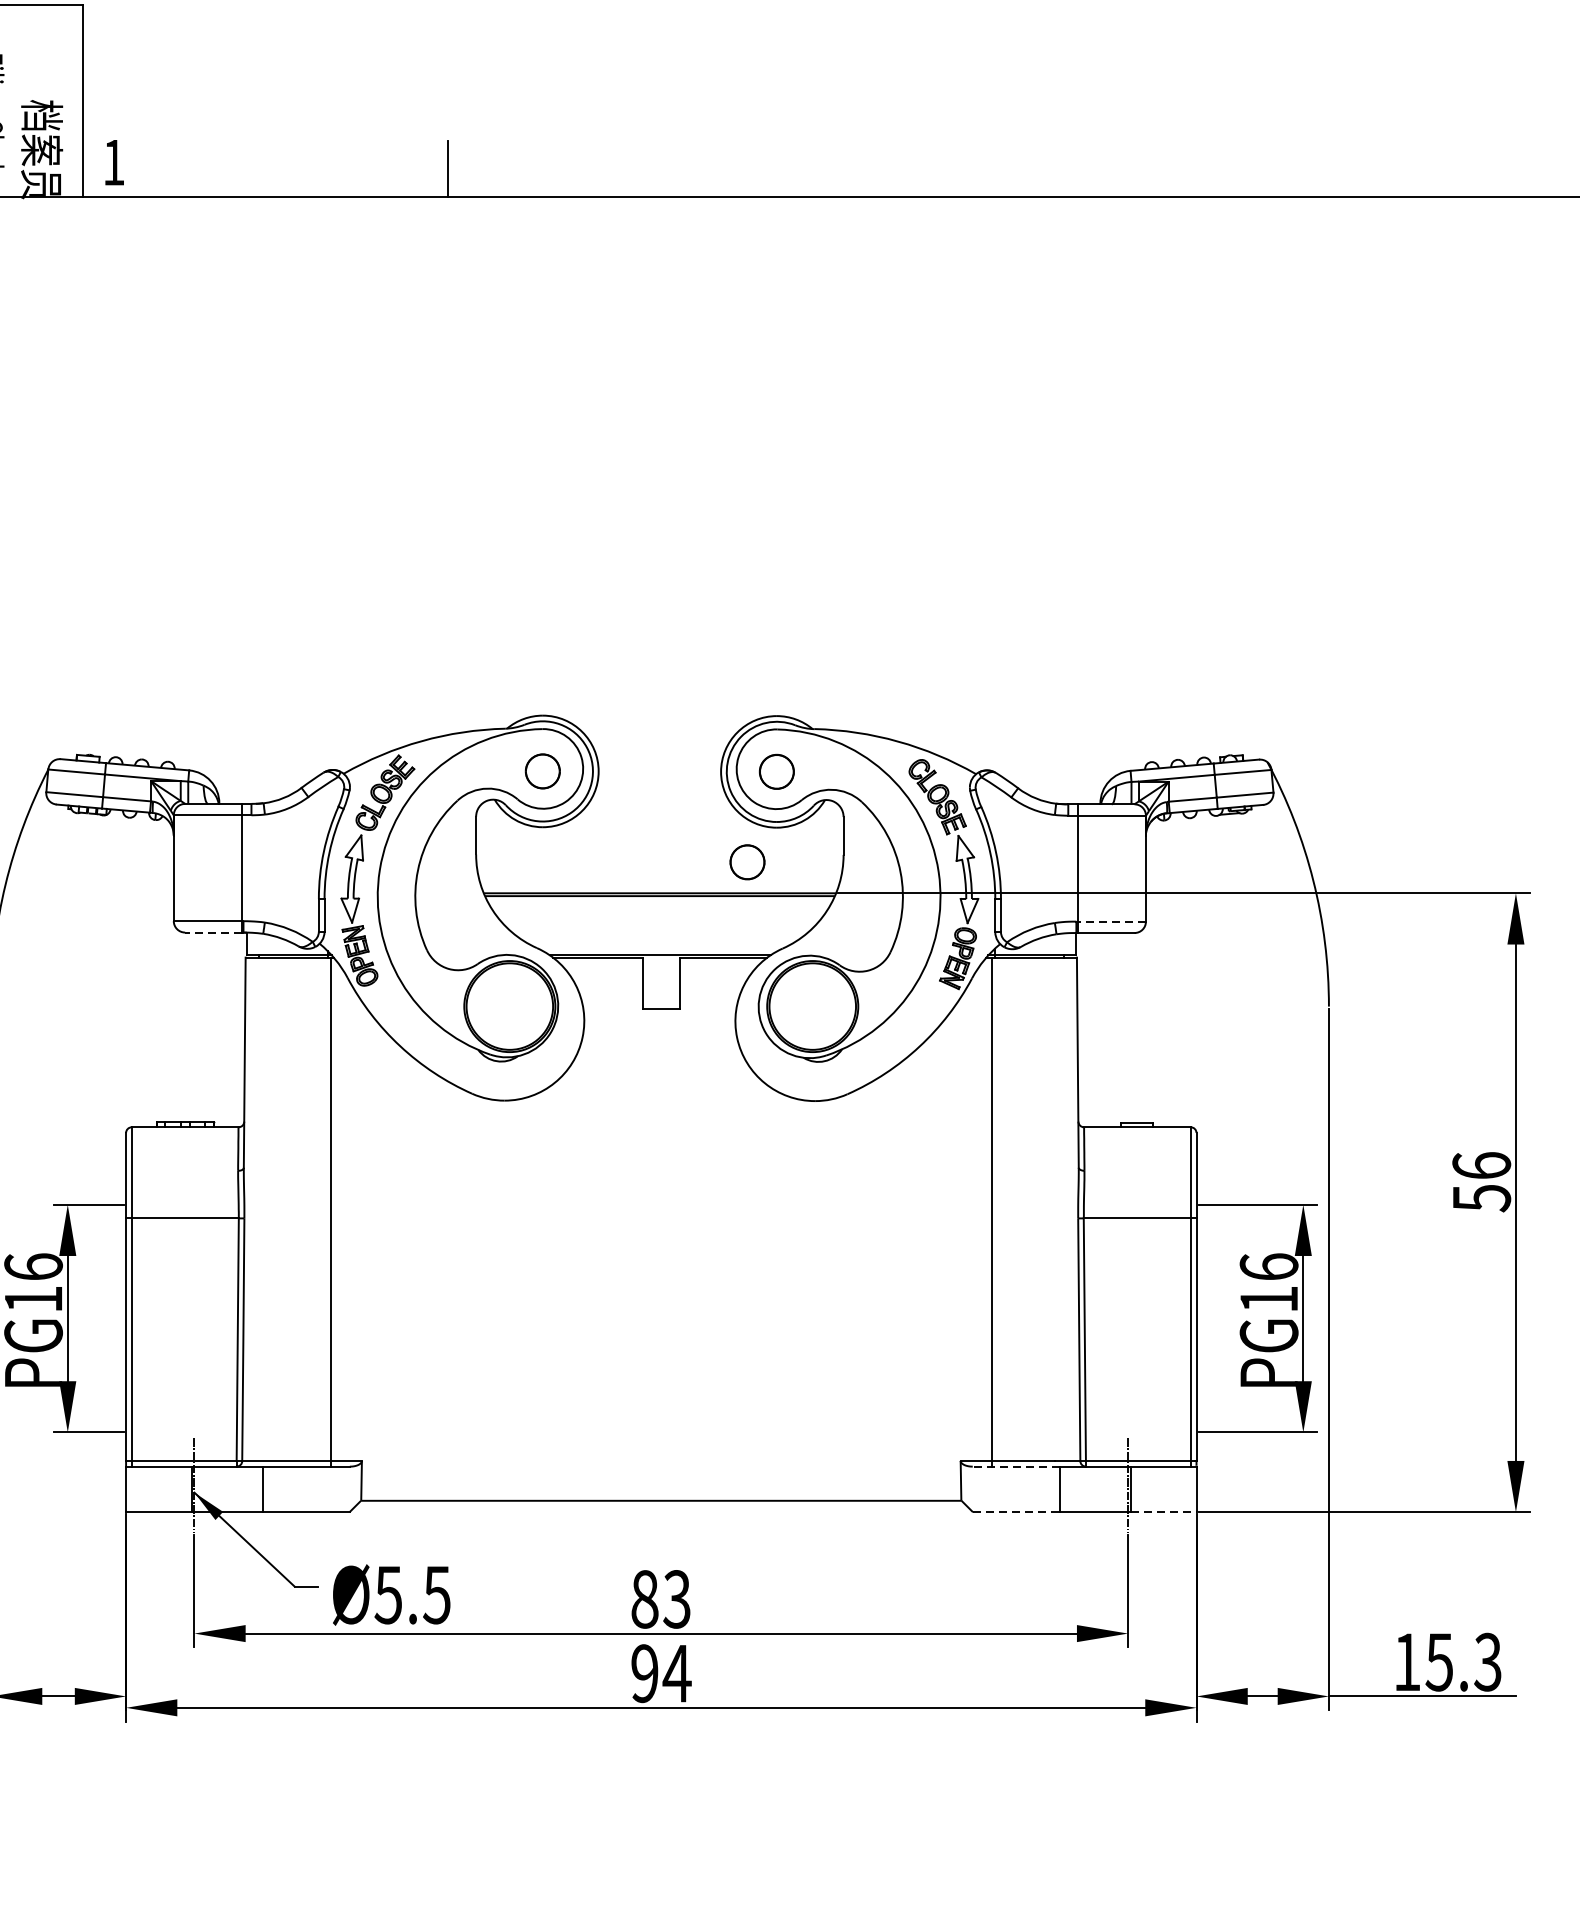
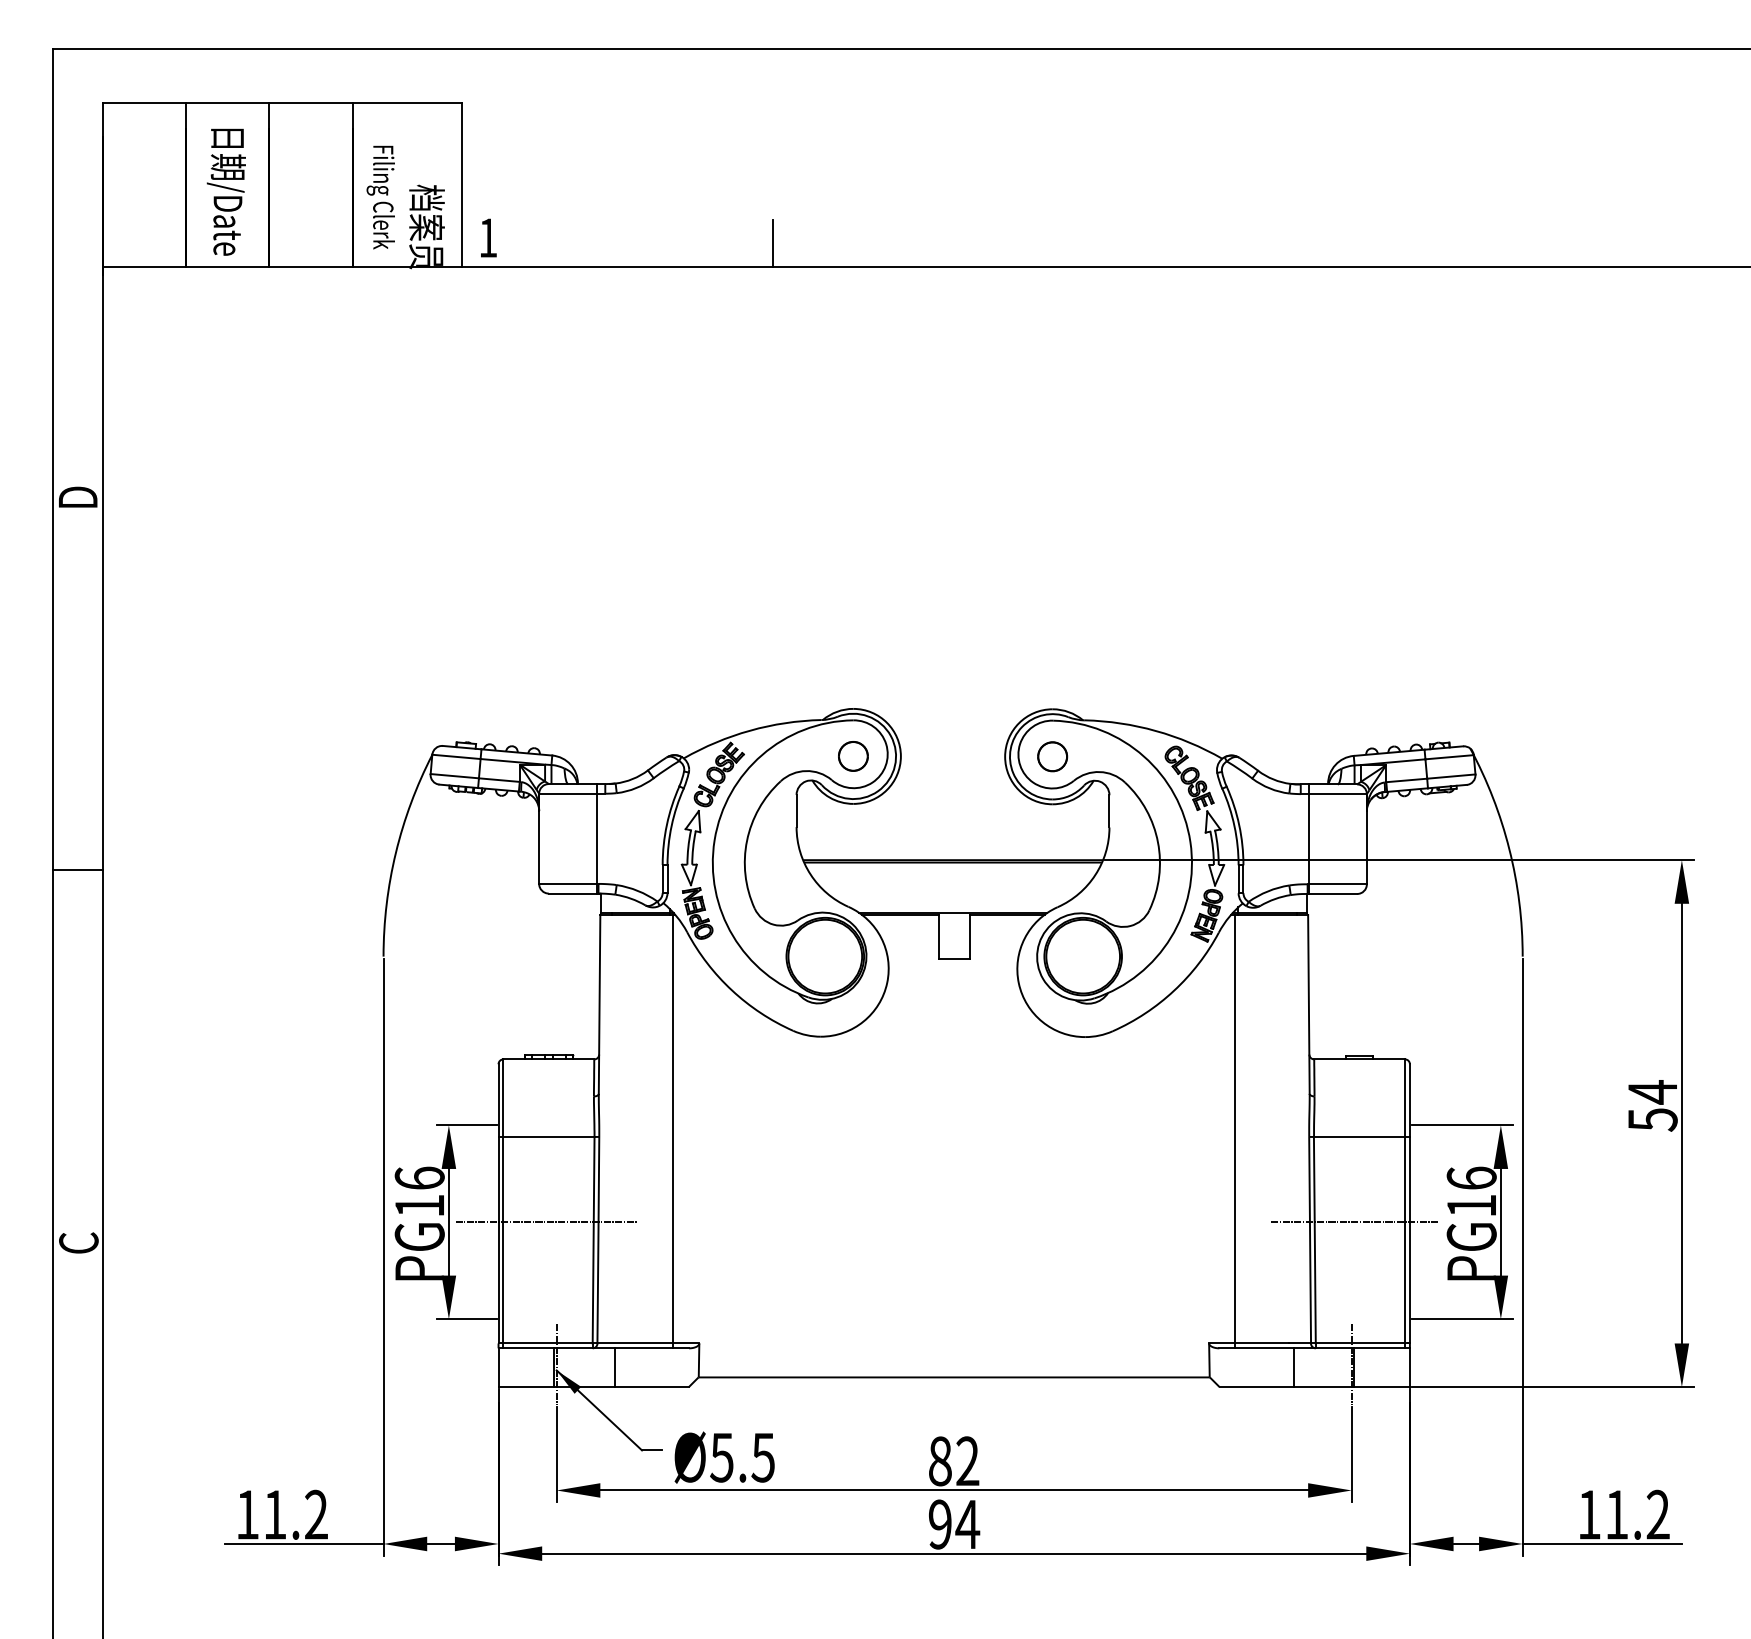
part: (747, 861) -> (1027, 833), removed
line: (1111, 921) -> (1337, 884), dashed -> solid
line: (212, 932) -> (572, 893), dashed -> solid
text: (1481, 1166) -> (1652, 1092), 56 -> 54
line: (182, 1318) -> (546, 1222), added
line: (1131, 1318) -> (1354, 1222), added
line: (1016, 1466) -> (1256, 1348), dashed -> solid
line: (1016, 1512) -> (1256, 1387), dashed -> solid
line: (1164, 1512) -> (1382, 1387), dashed -> solid
text: (676, 1599) -> (967, 1461), 83 -> 82
text: (1462, 1661) -> (1636, 1514), 15.3 -> 11.2

